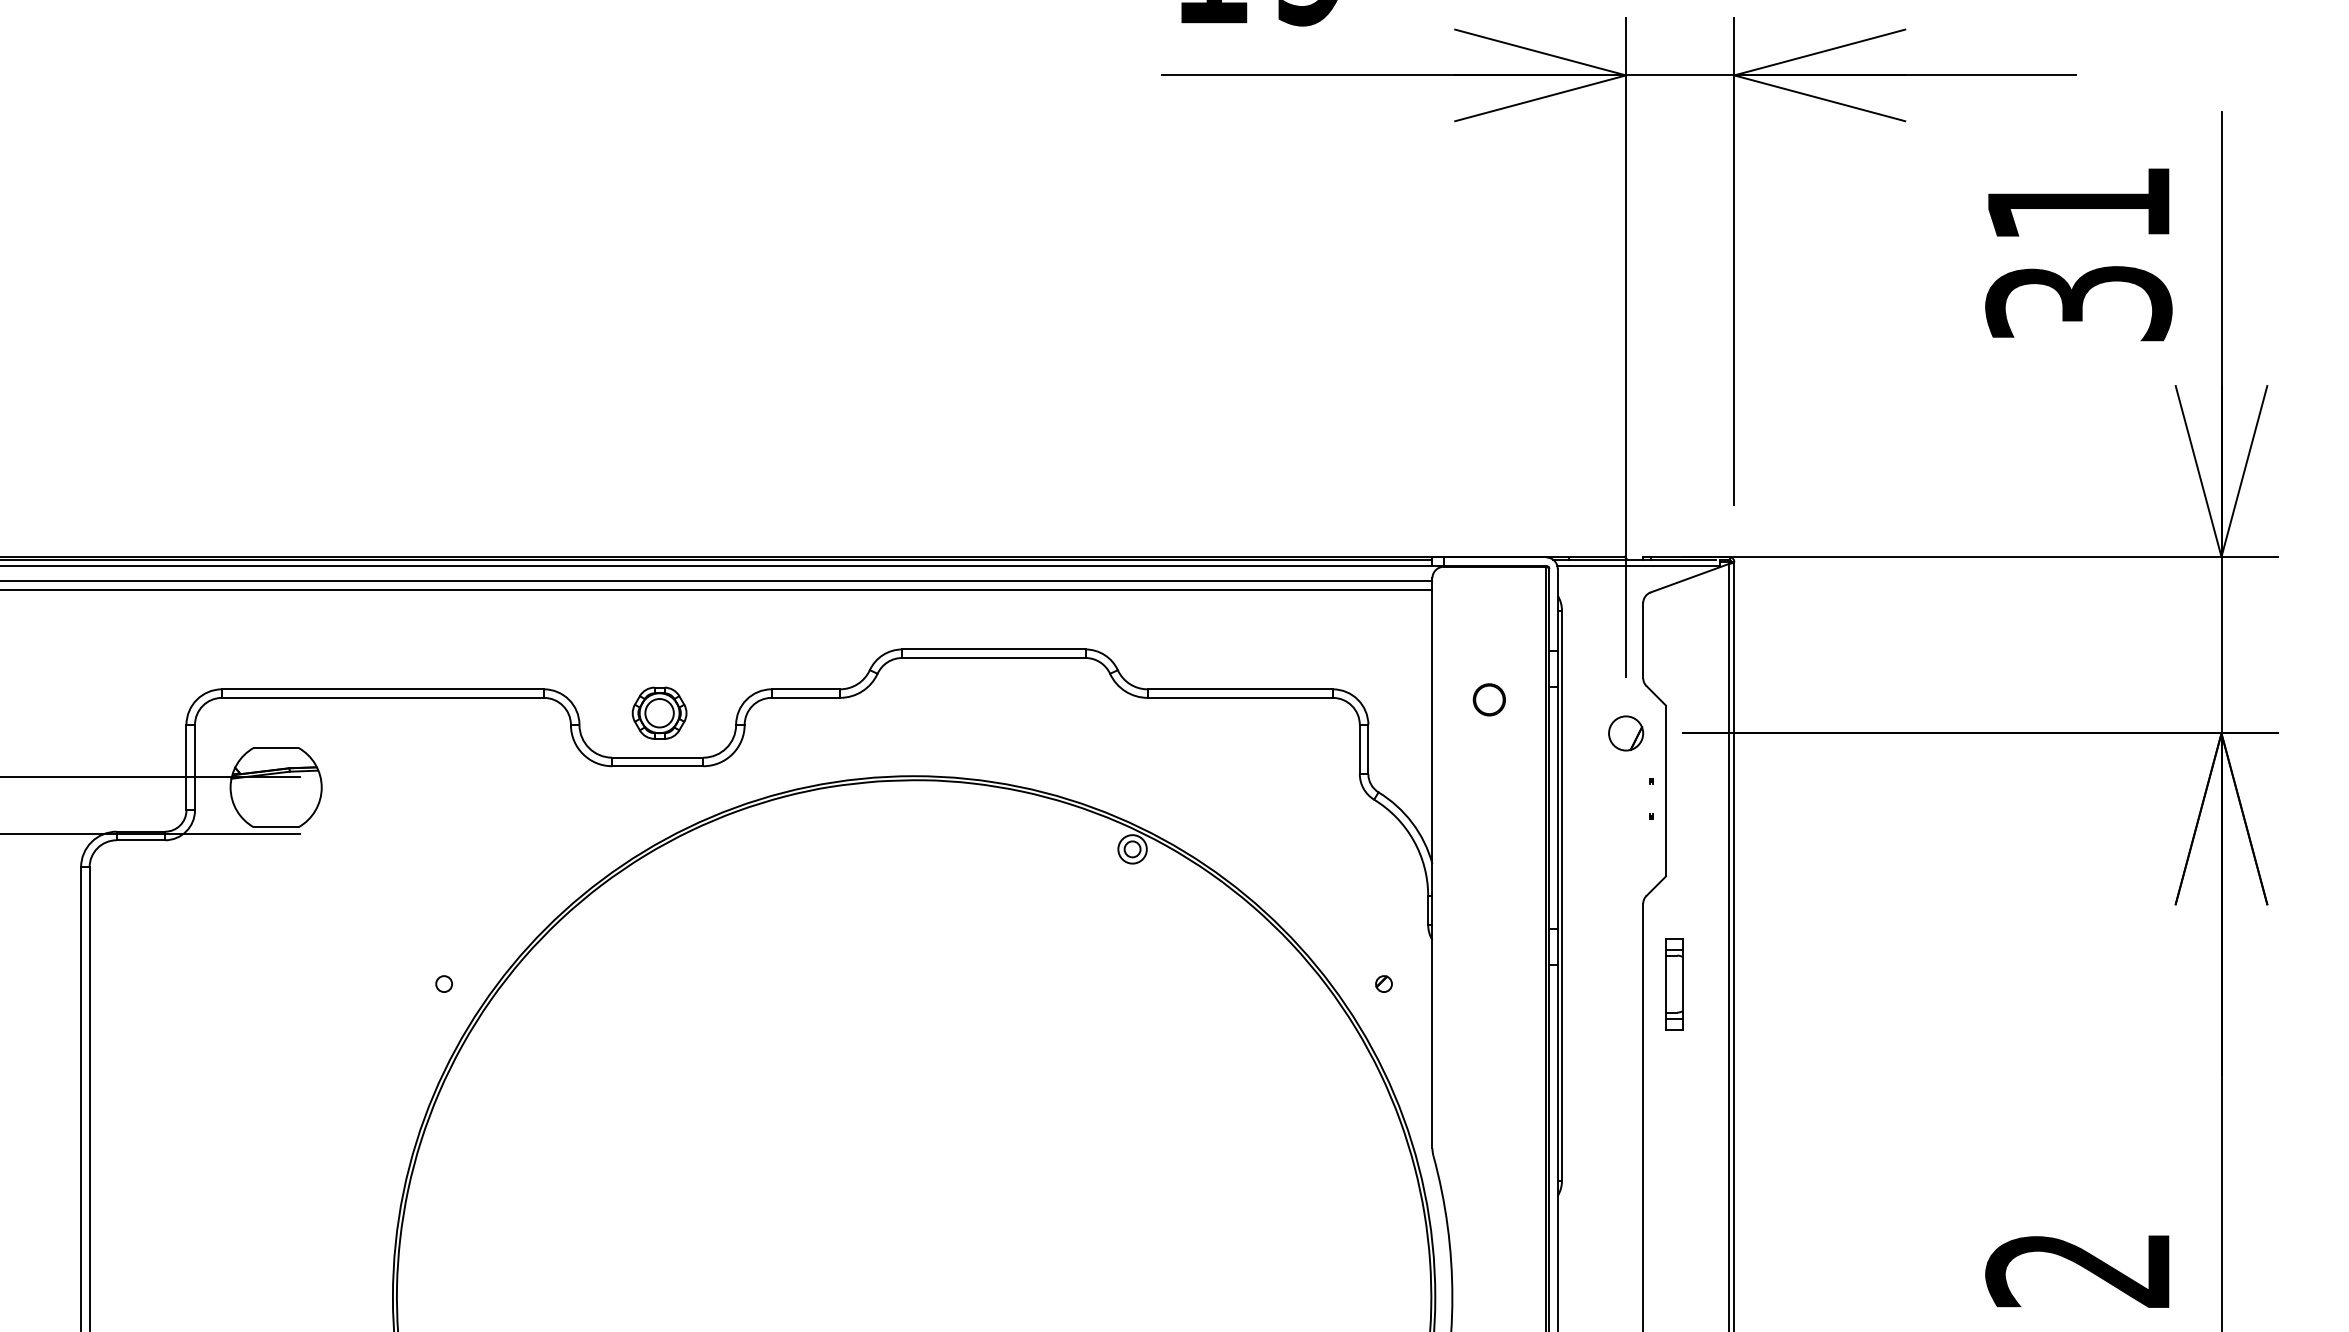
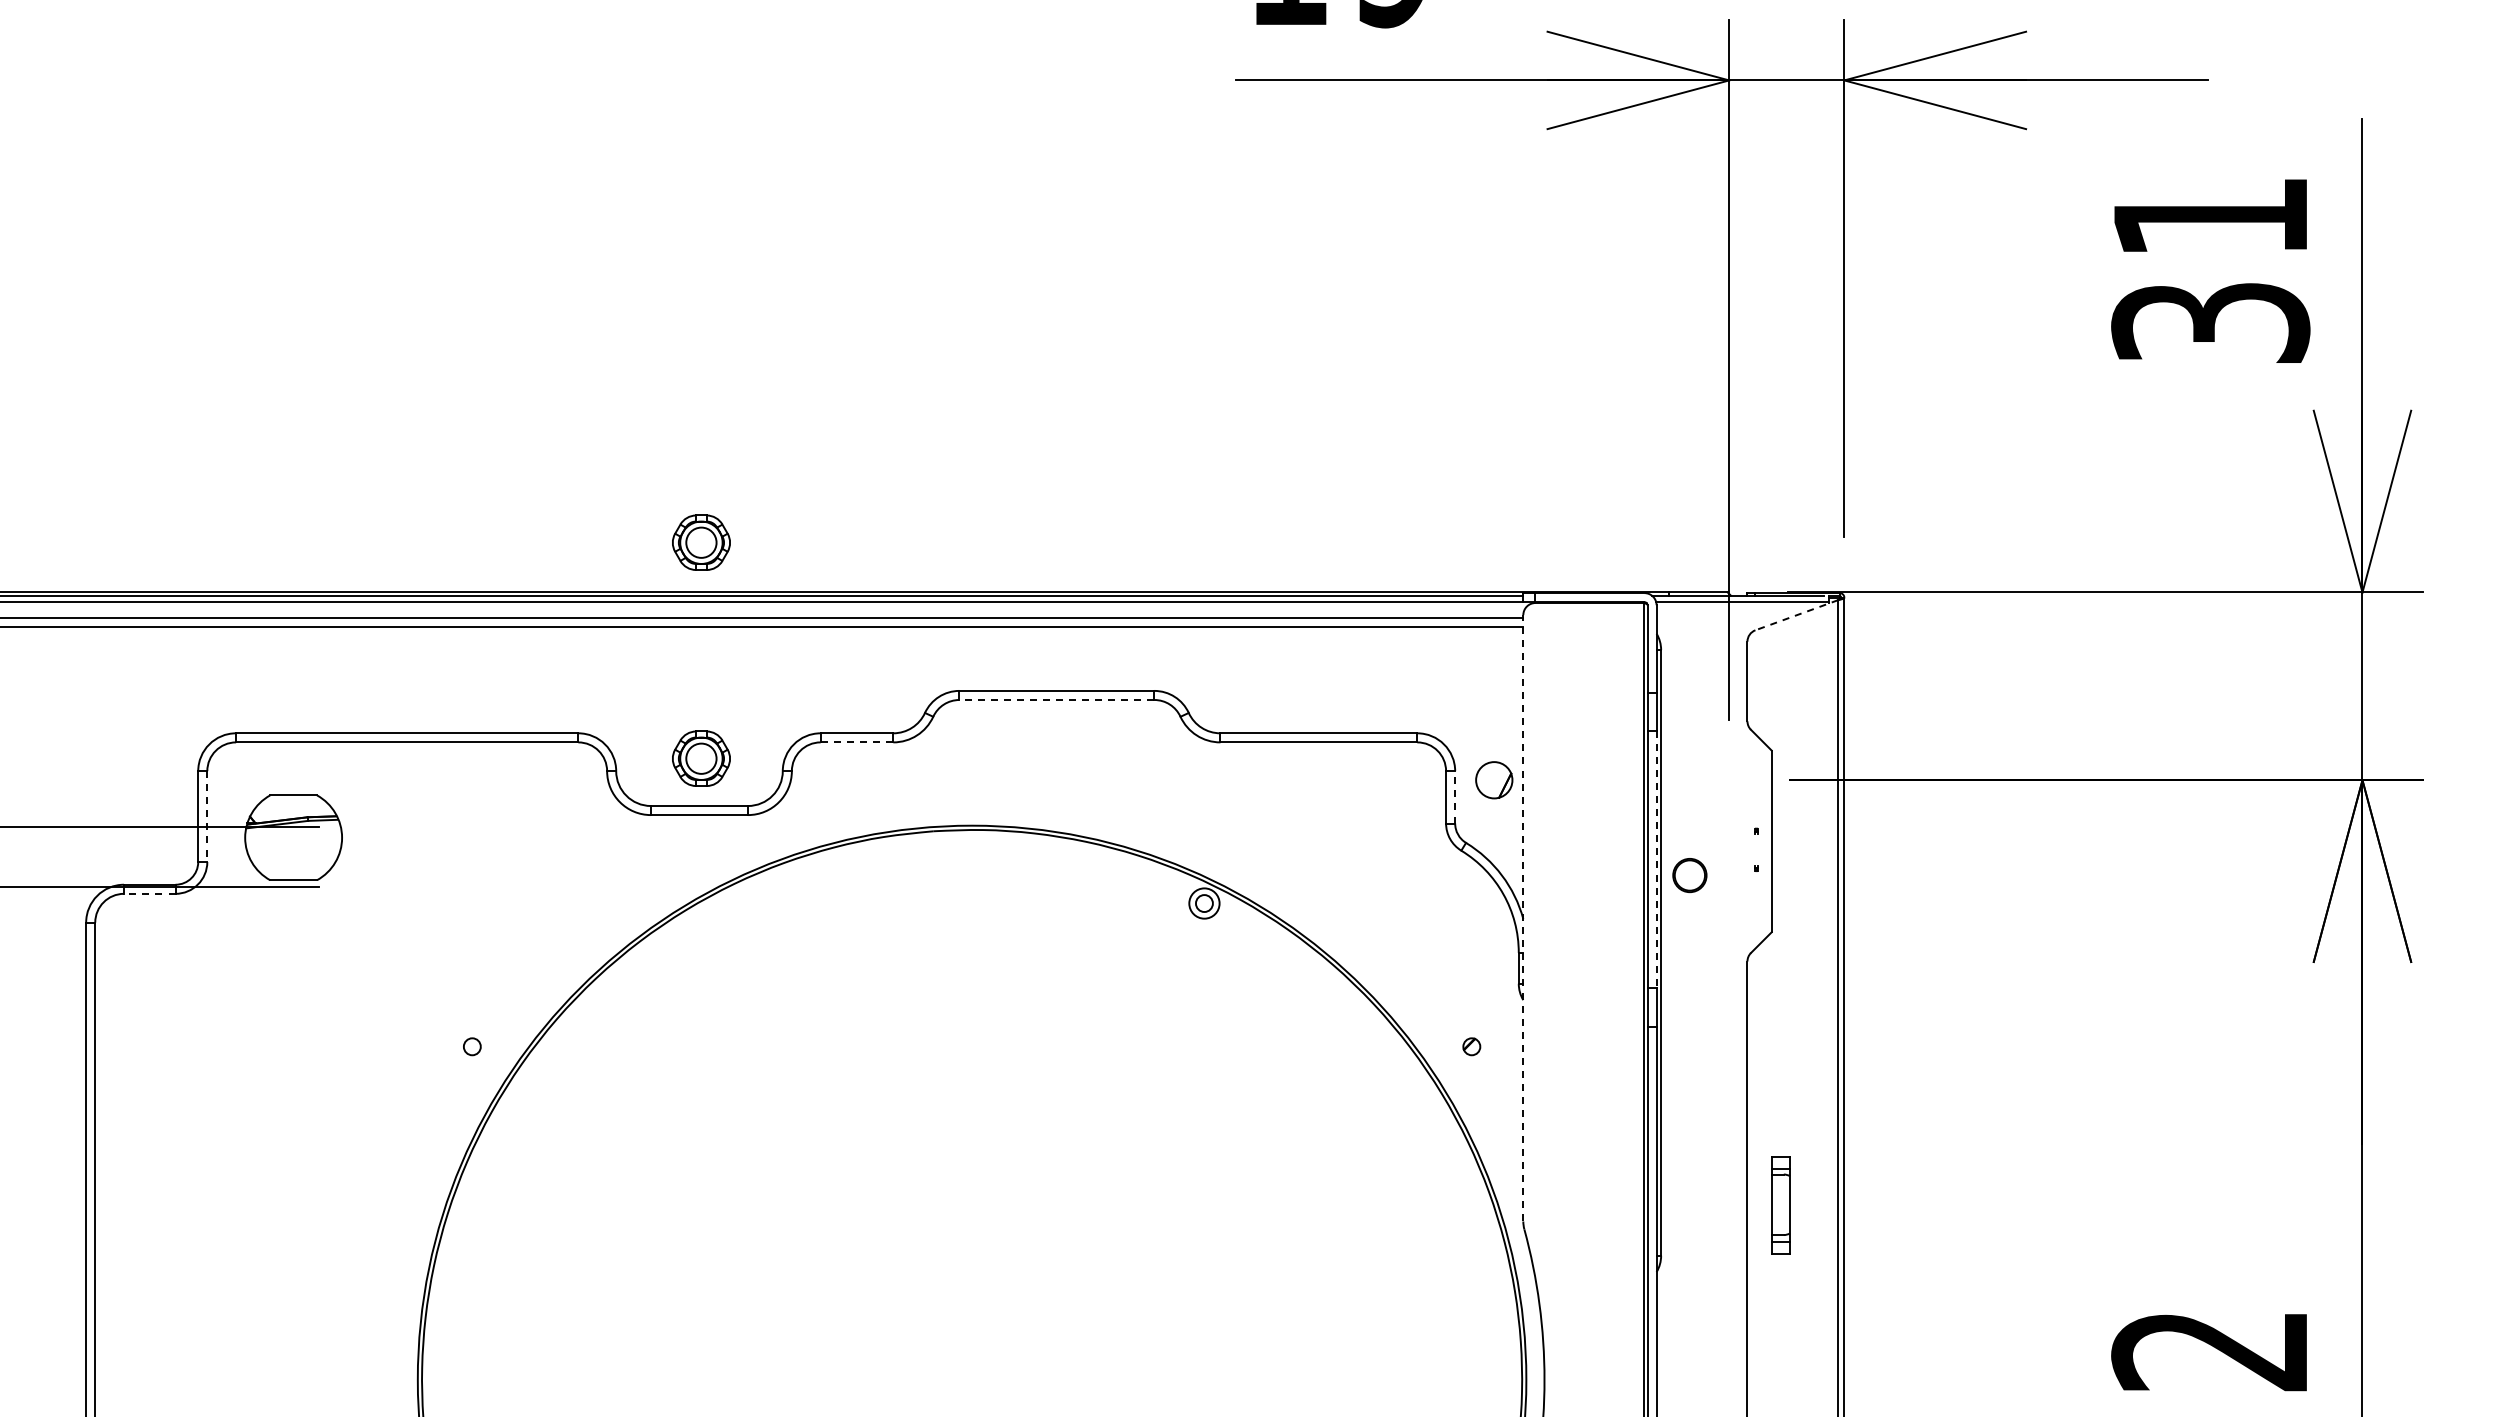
part: (659, 509) -> (701, 542), added
line: (1689, 578) -> (1796, 615), solid -> dashed
line: (993, 657) -> (1056, 699), solid -> dashed
line: (805, 697) -> (856, 742), solid -> dashed
part: (1489, 699) -> (1689, 875), moved
part: (1626, 733) -> (1494, 780), moved
line: (1368, 748) -> (1455, 796), solid -> dashed
line: (195, 768) -> (207, 817), solid -> dashed
line: (1557, 807) -> (1656, 859), solid -> dashed
line: (140, 839) -> (149, 893), solid -> dashed
line: (1432, 862) -> (1523, 917), solid -> dashed
part: (1674, 984) -> (1780, 1205), moved

